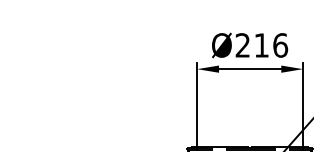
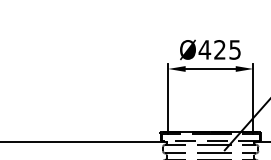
text: (261, 44) -> (219, 49), Ø216 -> Ø425

